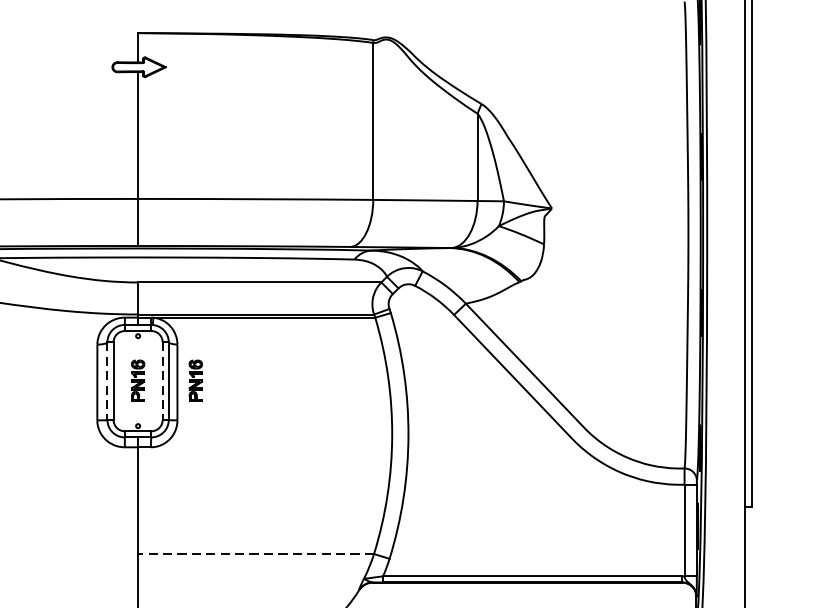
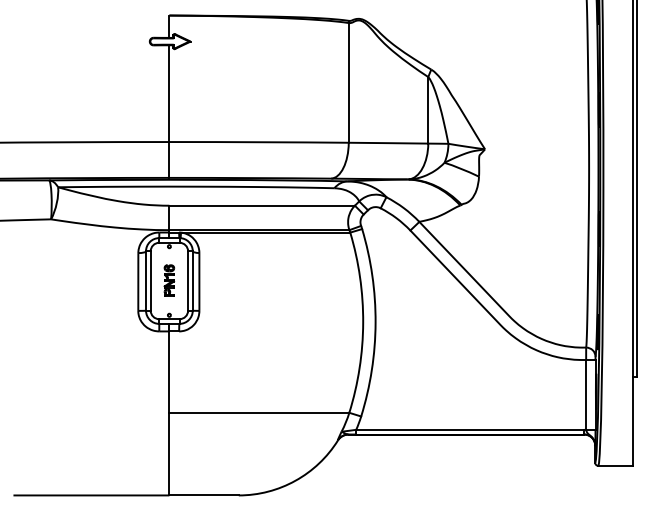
line: (108, 380) -> (146, 280), dashed -> solid
line: (163, 380) -> (188, 280), dashed -> solid
part: (195, 380) -> (213, 280), removed
line: (256, 553) -> (259, 412), dashed -> solid

